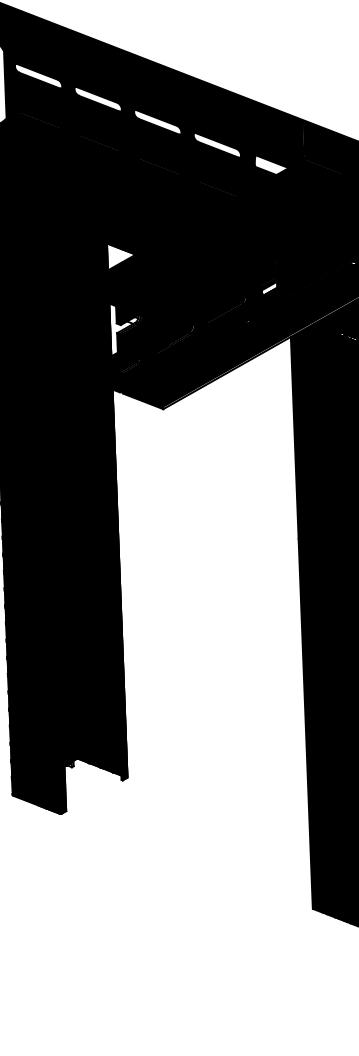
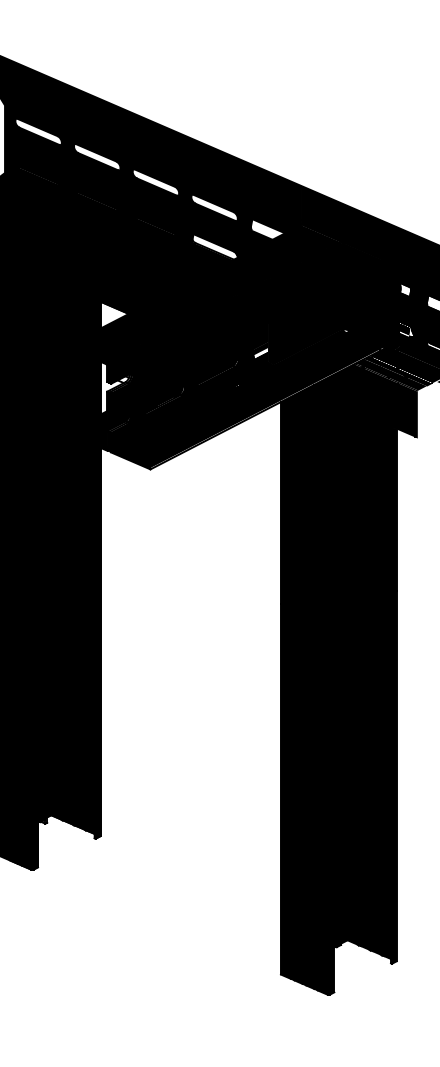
fill: (218, 183) -> (214, 246), removed

